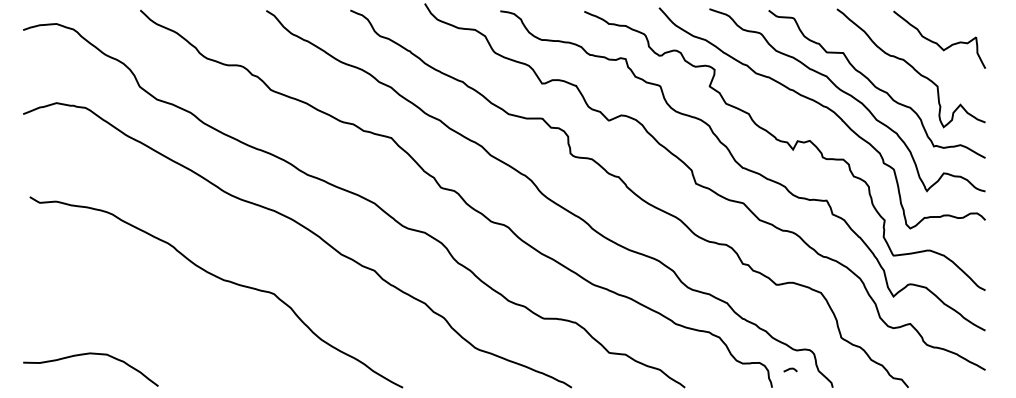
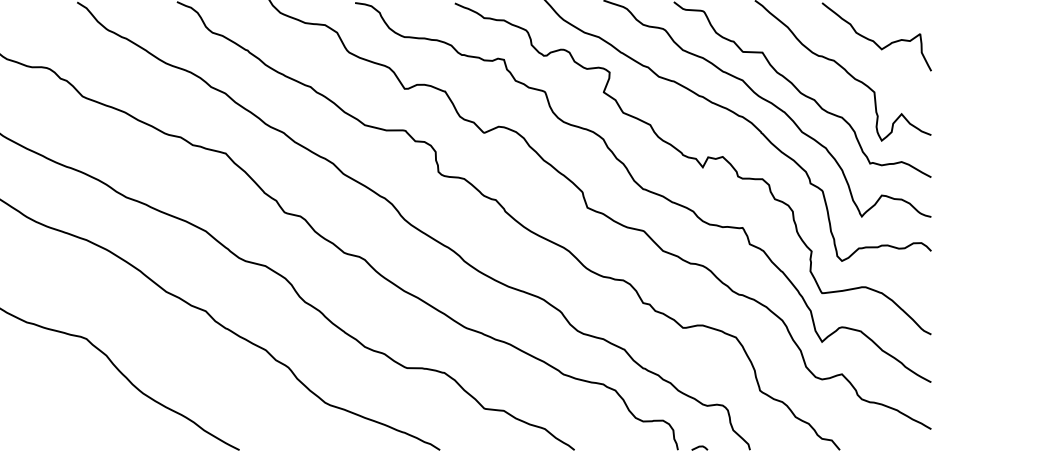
line: (790, 369) -> (699, 447), moved

